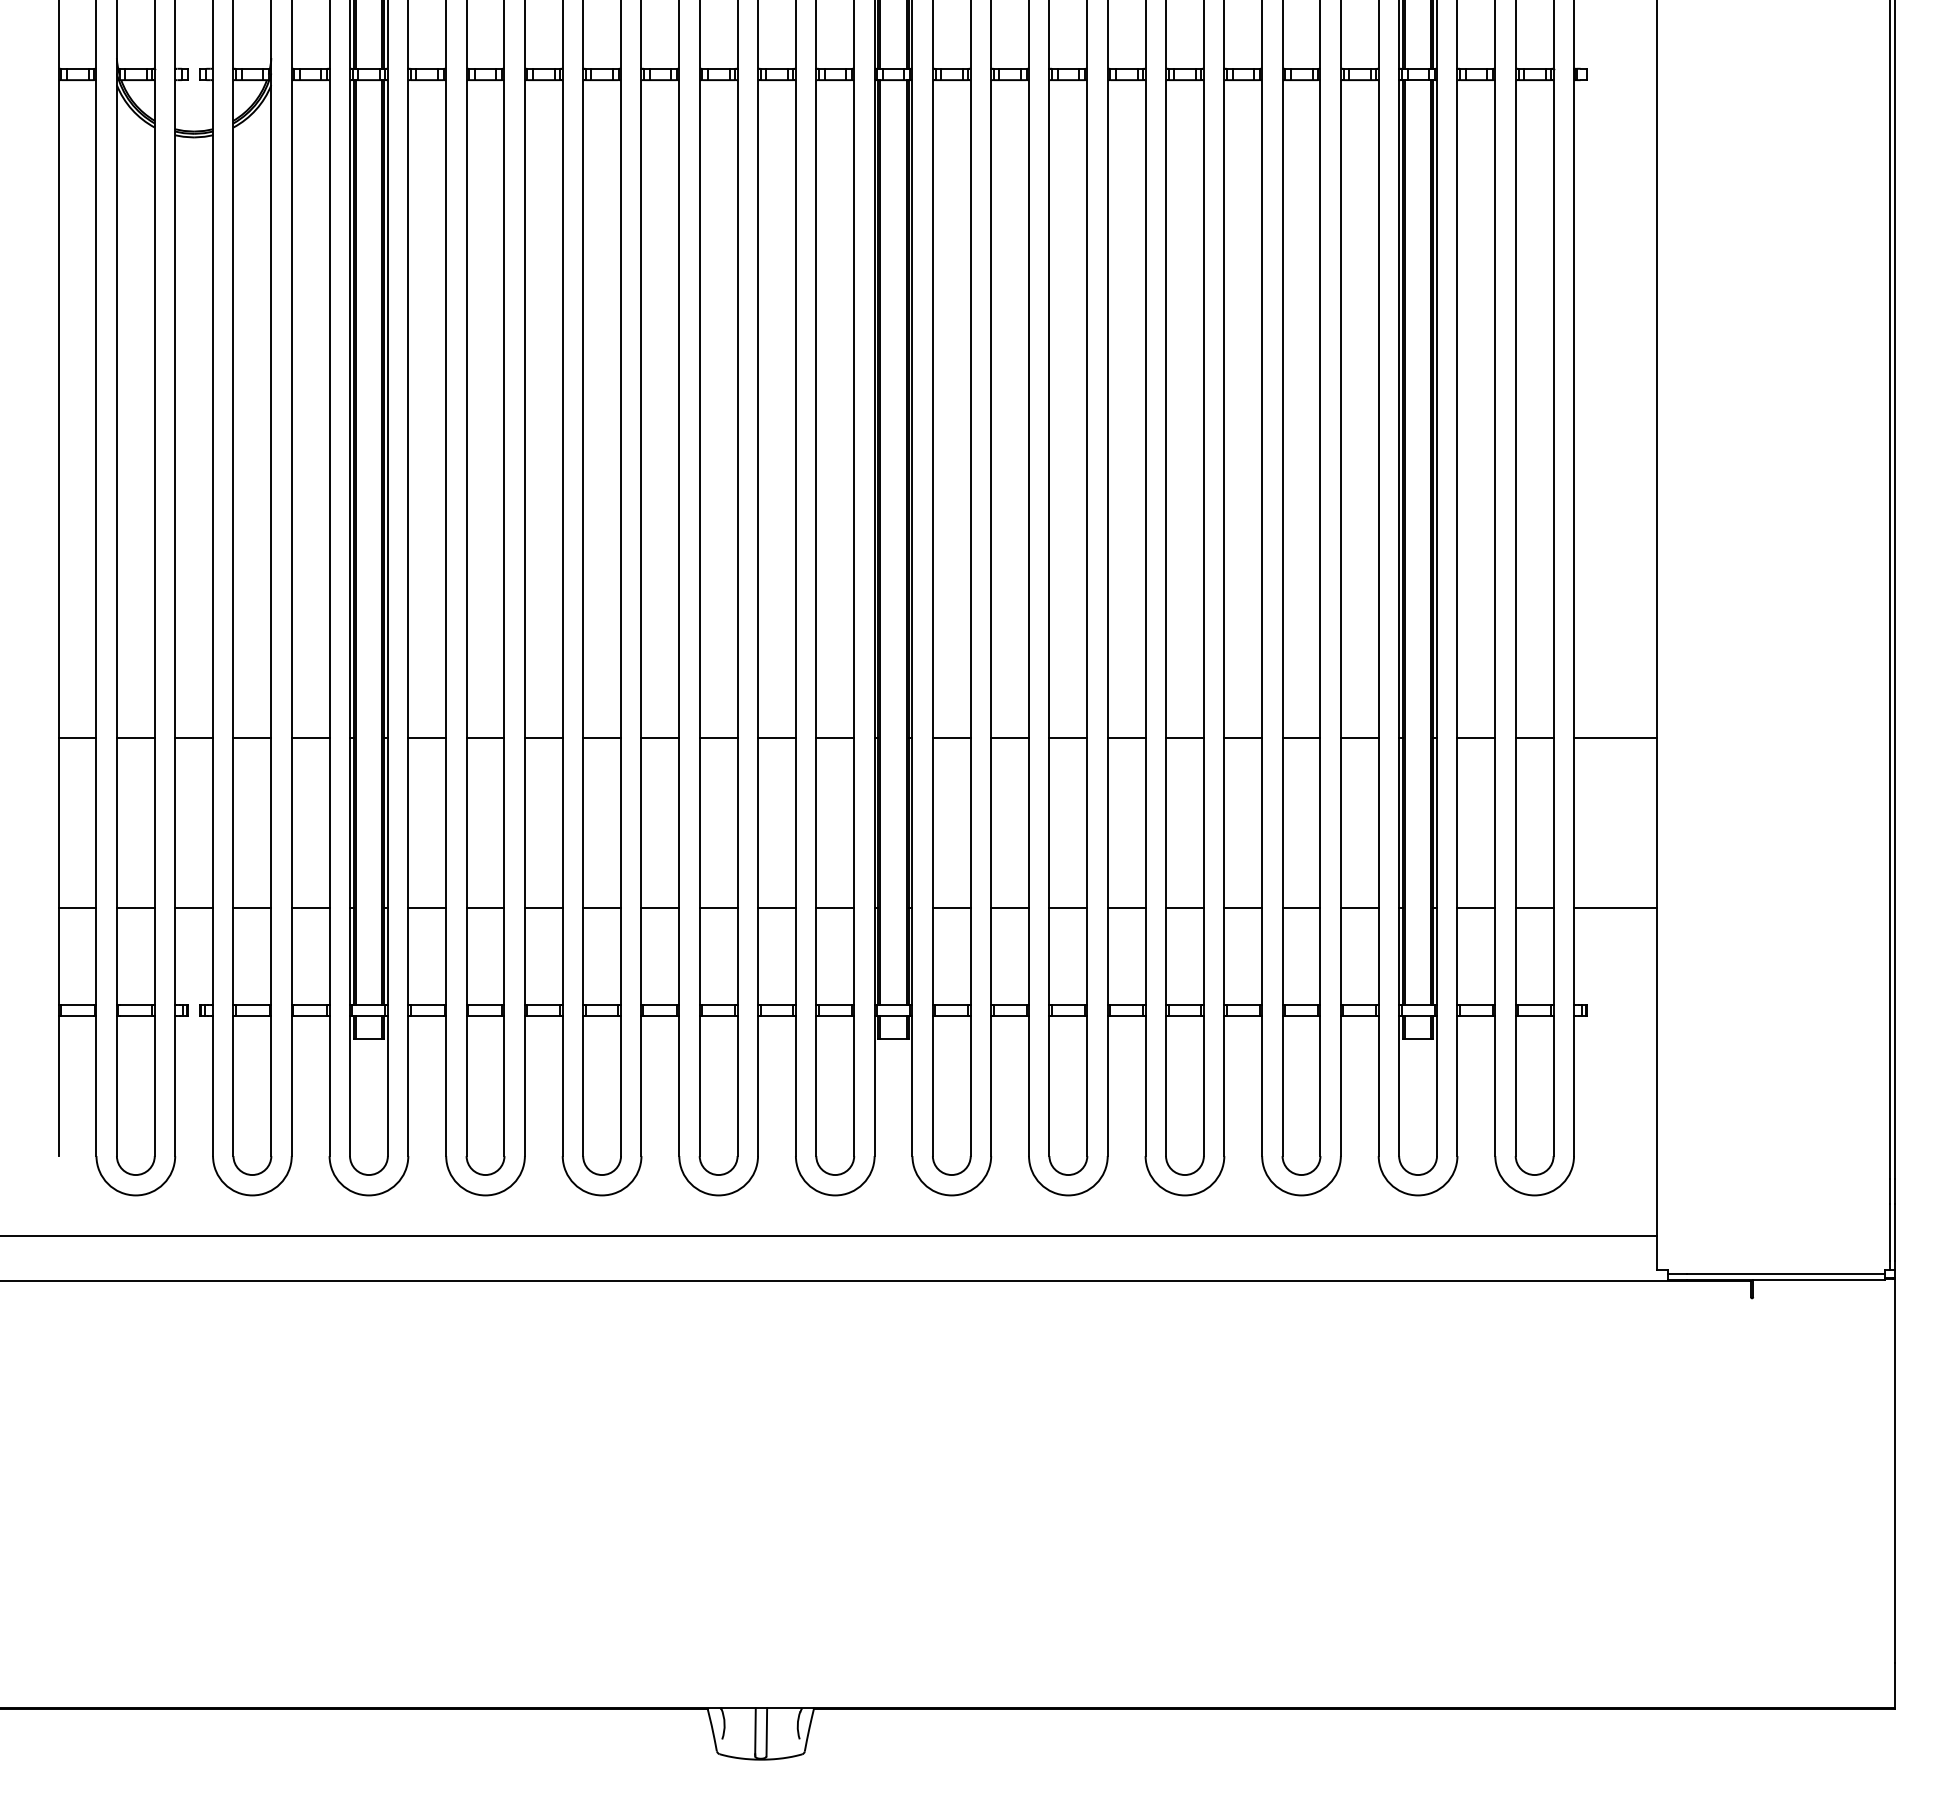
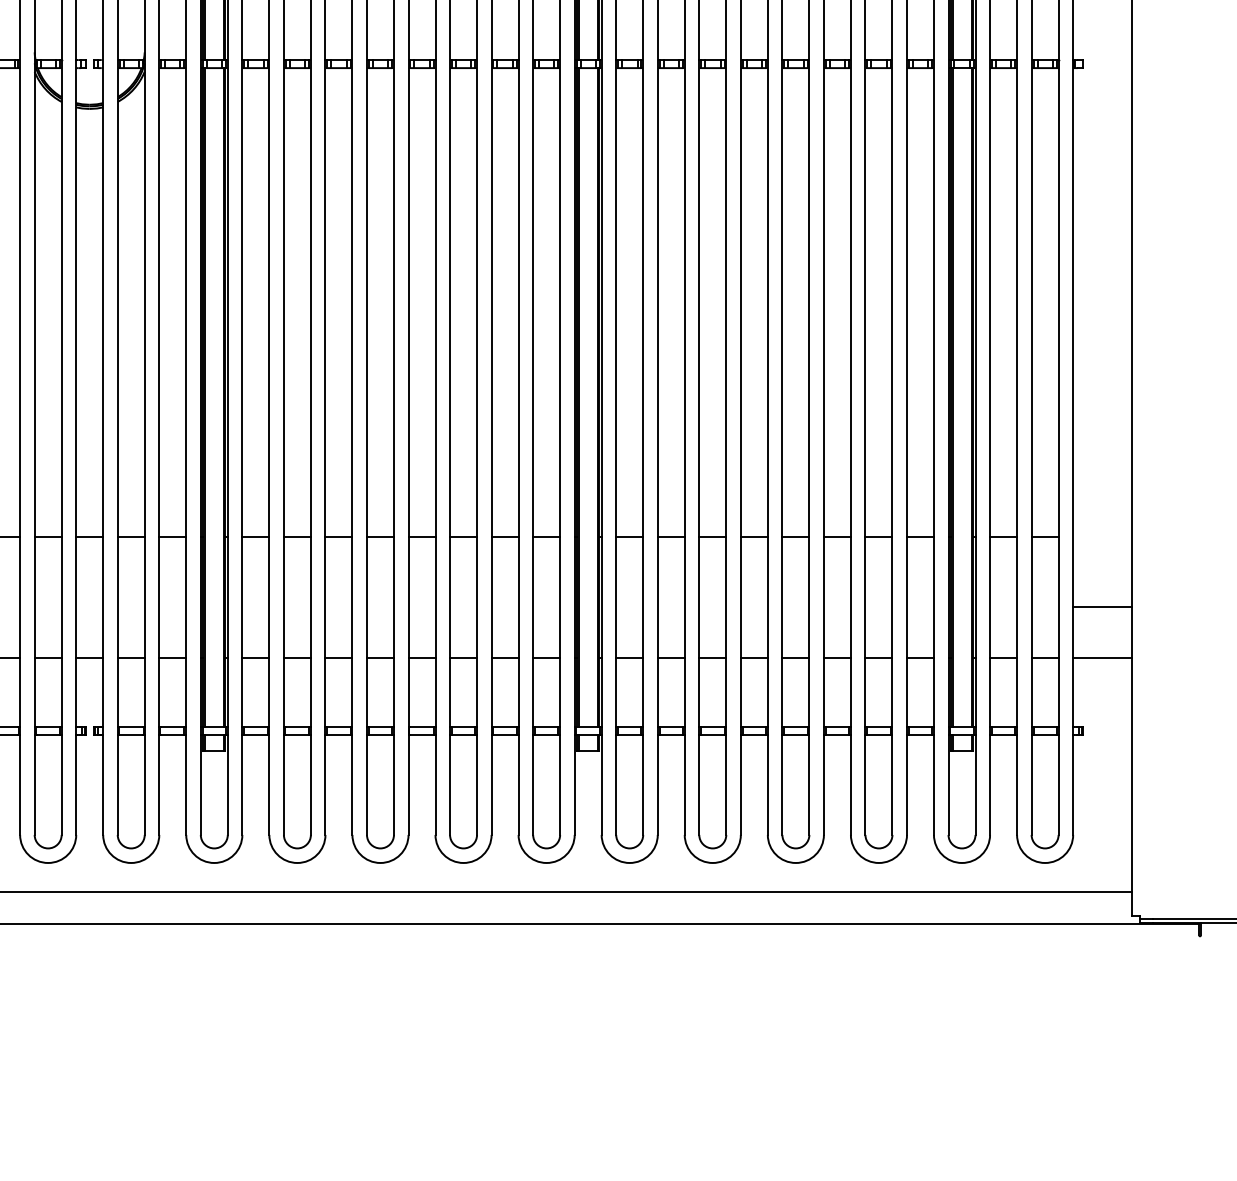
line: (1615, 737) -> (1102, 606), moved

